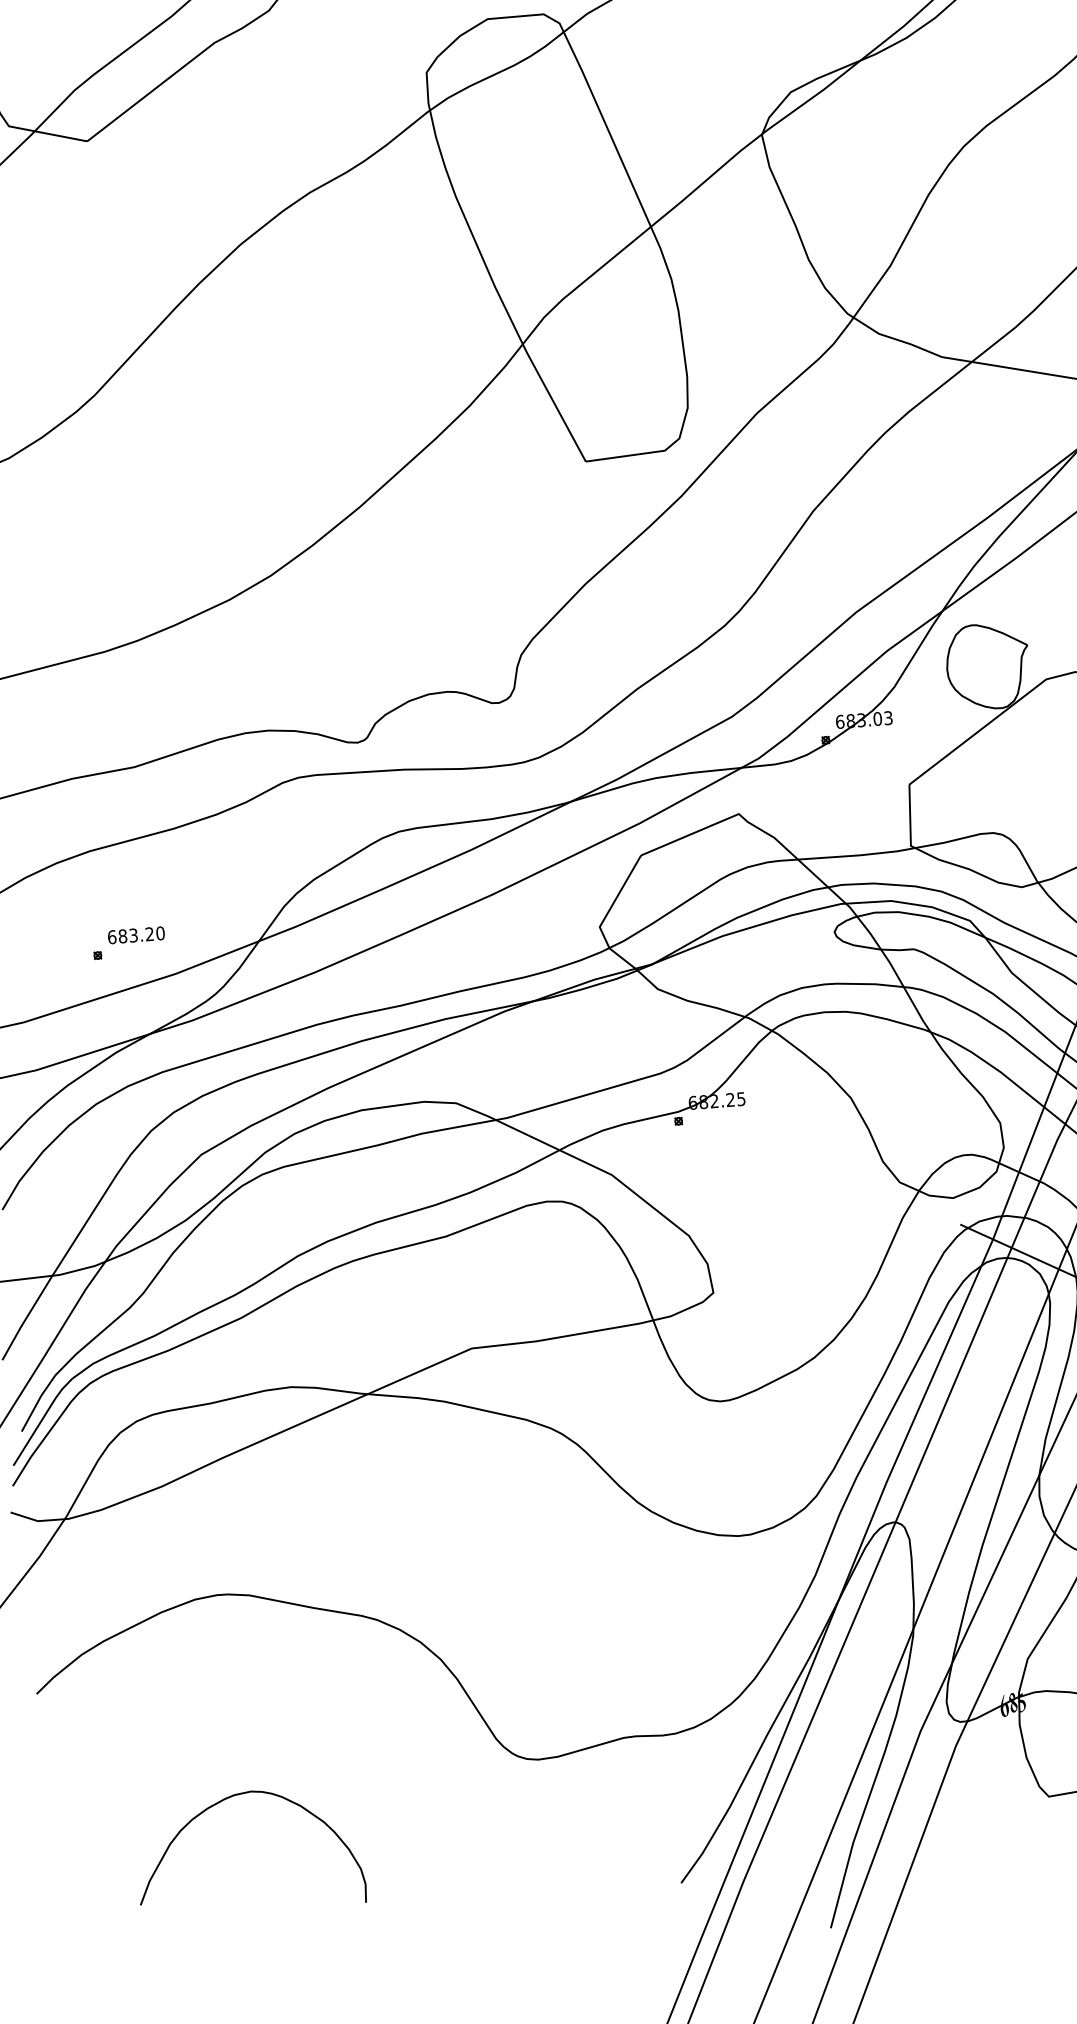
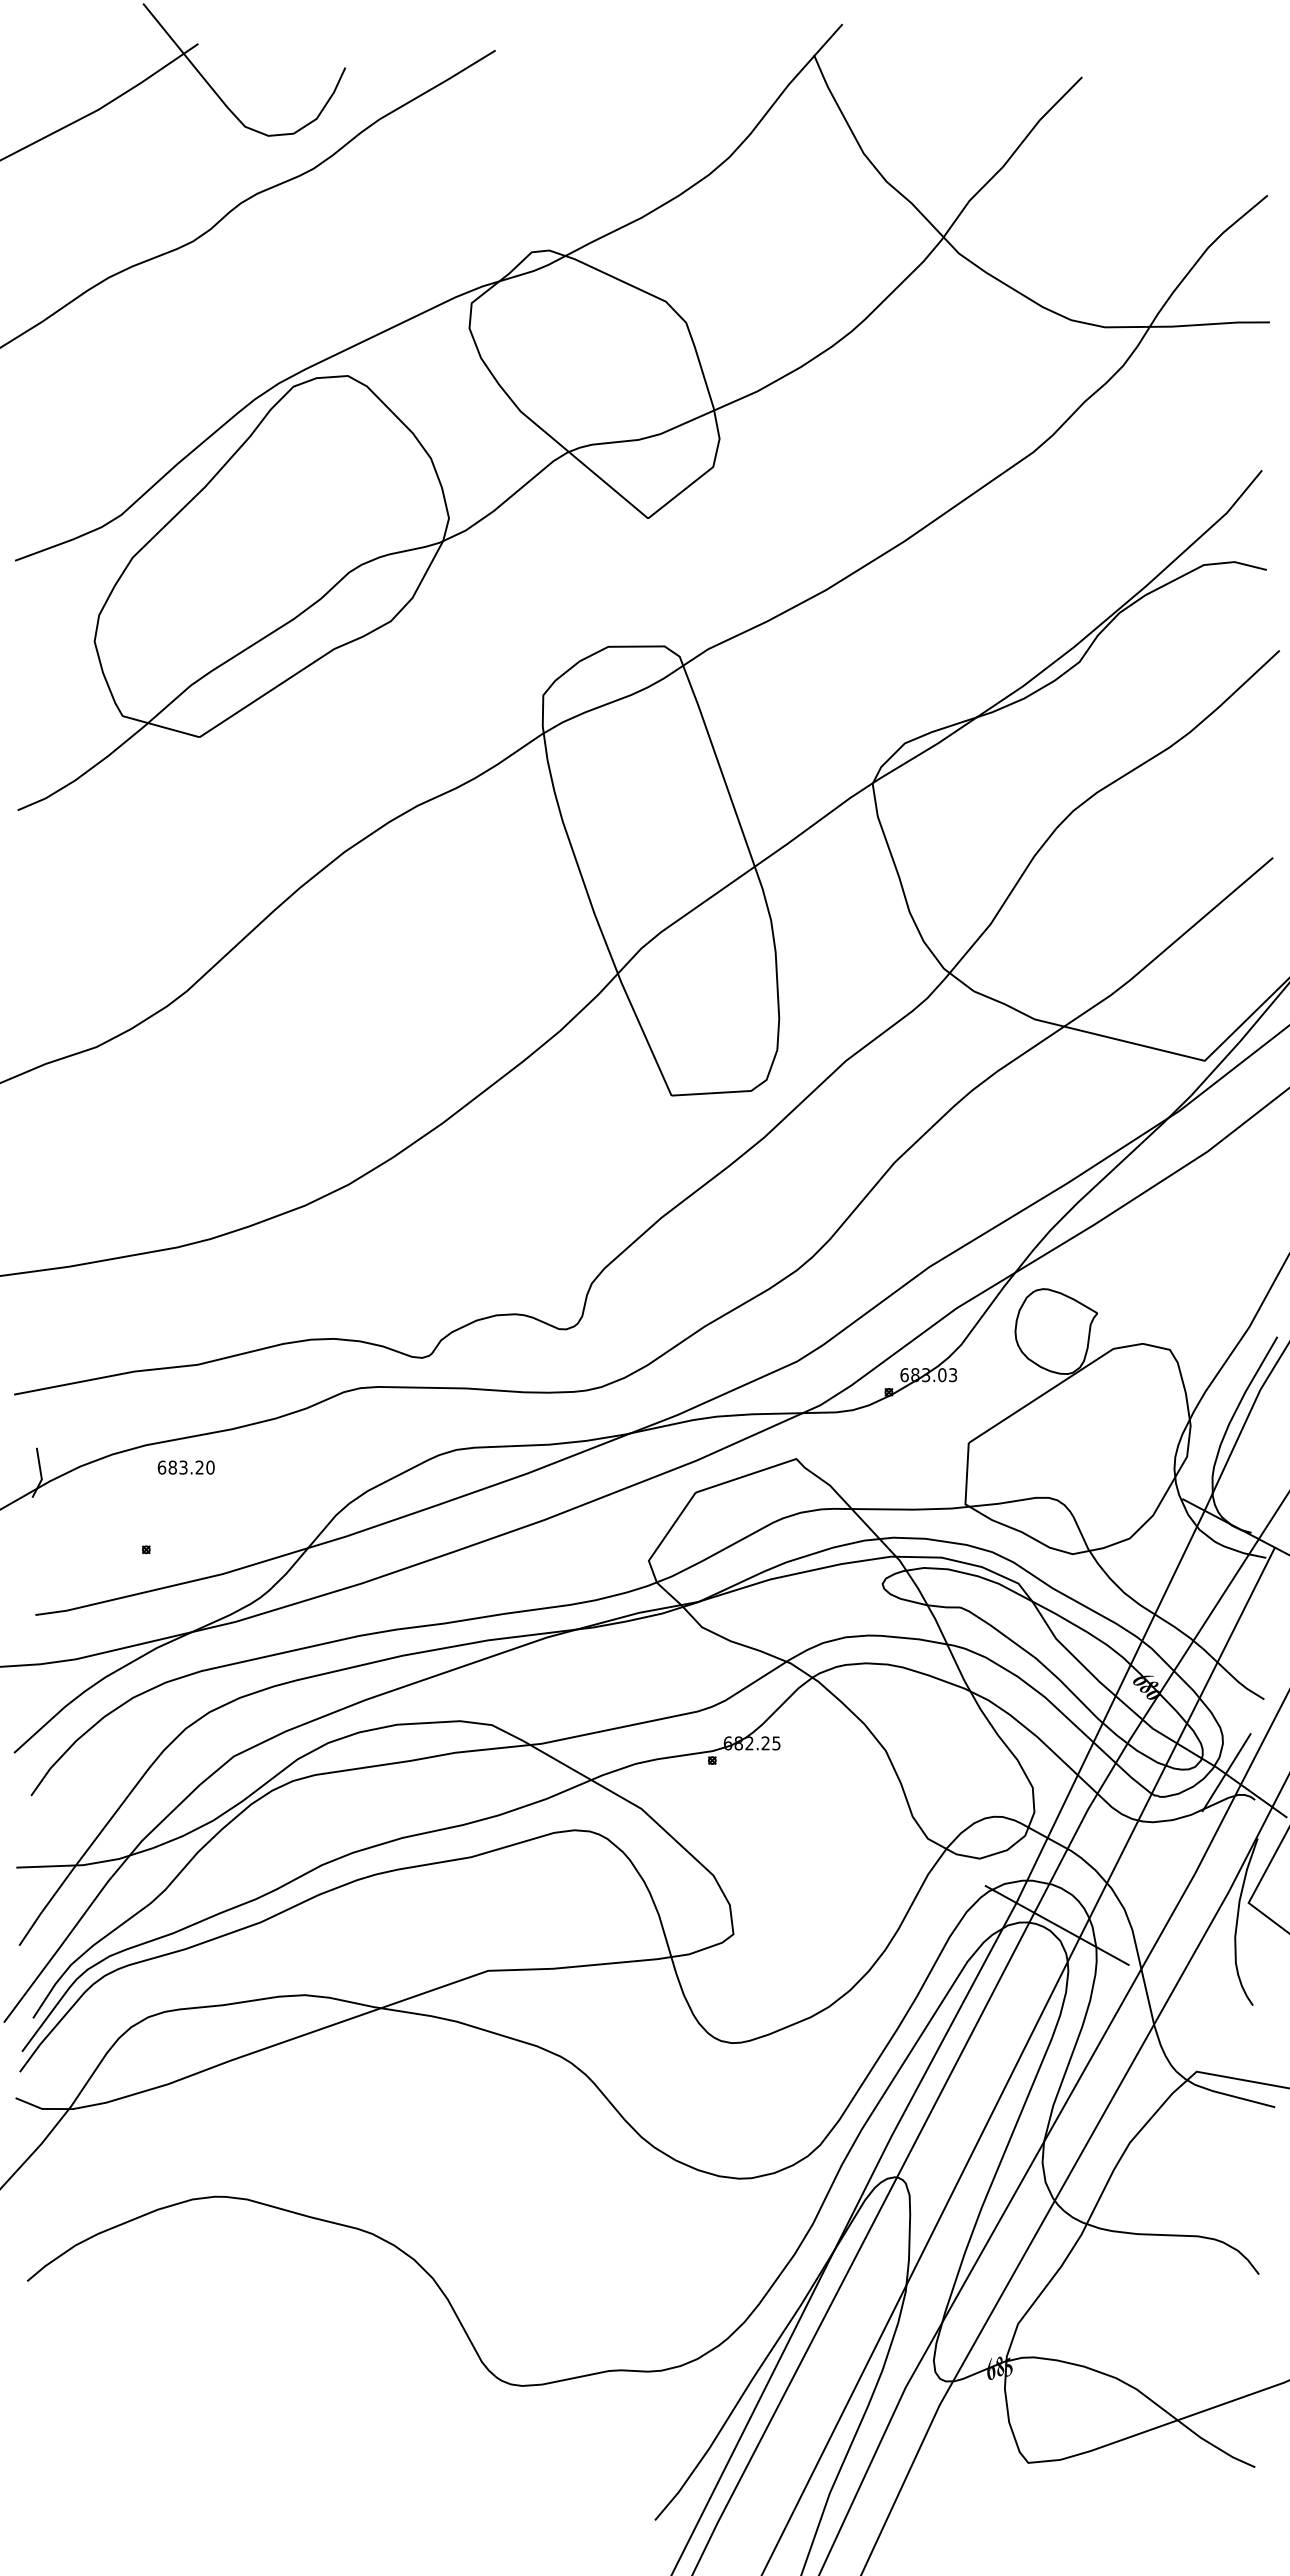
text: (135, 935) -> (185, 1467), moved
curve: (229, 1798) -> (211, 2400), removed

